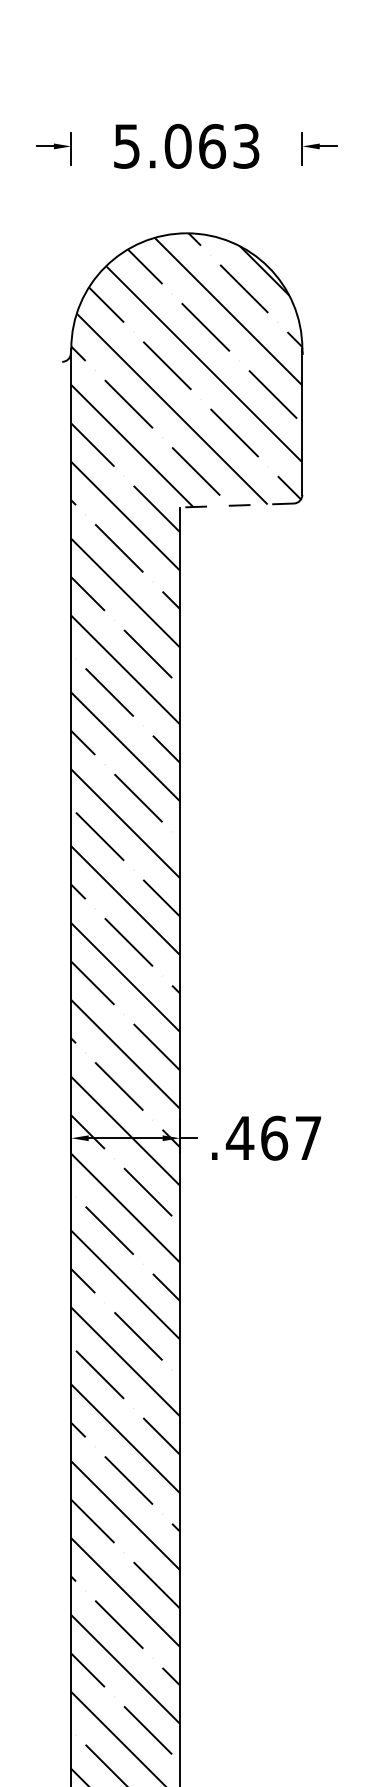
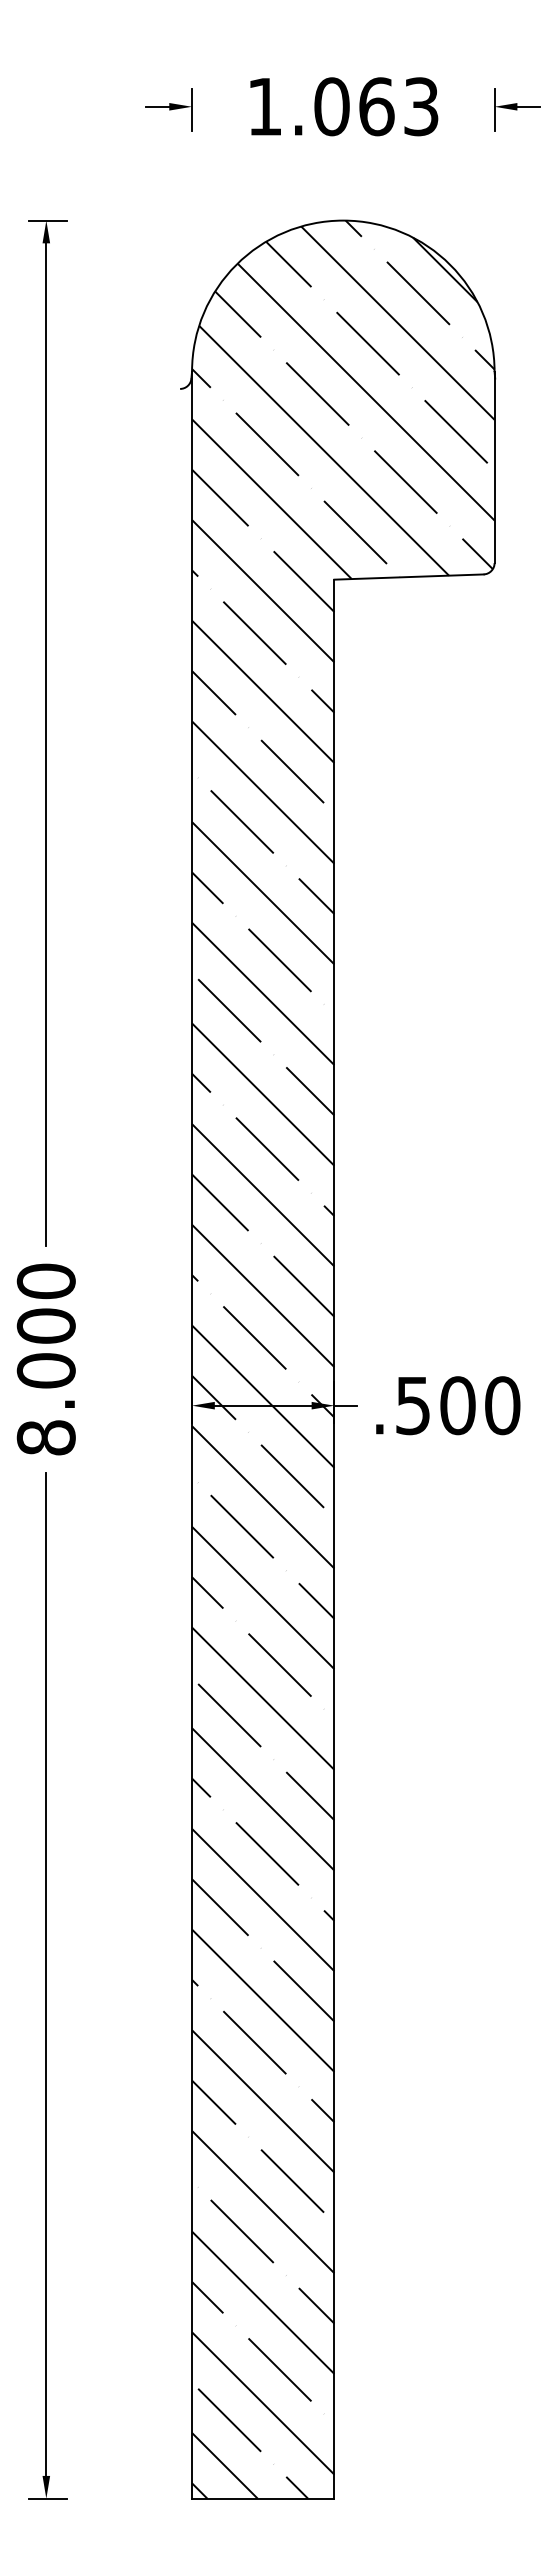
text: (126, 146) -> (264, 107), 5.063 -> 1.063
line: (237, 505) -> (409, 577), dashed -> solid
text: (274, 1138) -> (457, 1405), .467 -> .500

